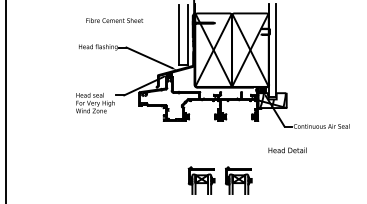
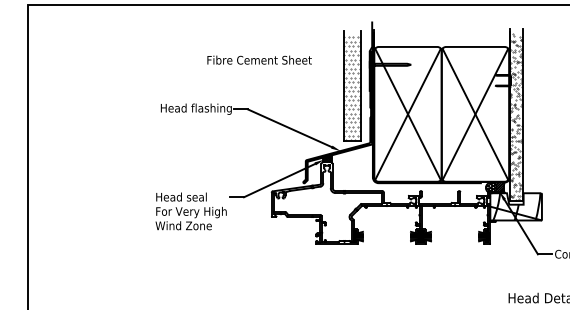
text: (114, 20) -> (259, 59), moved
hatch: (182, 36) -> (350, 89), added
hatch: (272, 51) -> (515, 116), added

